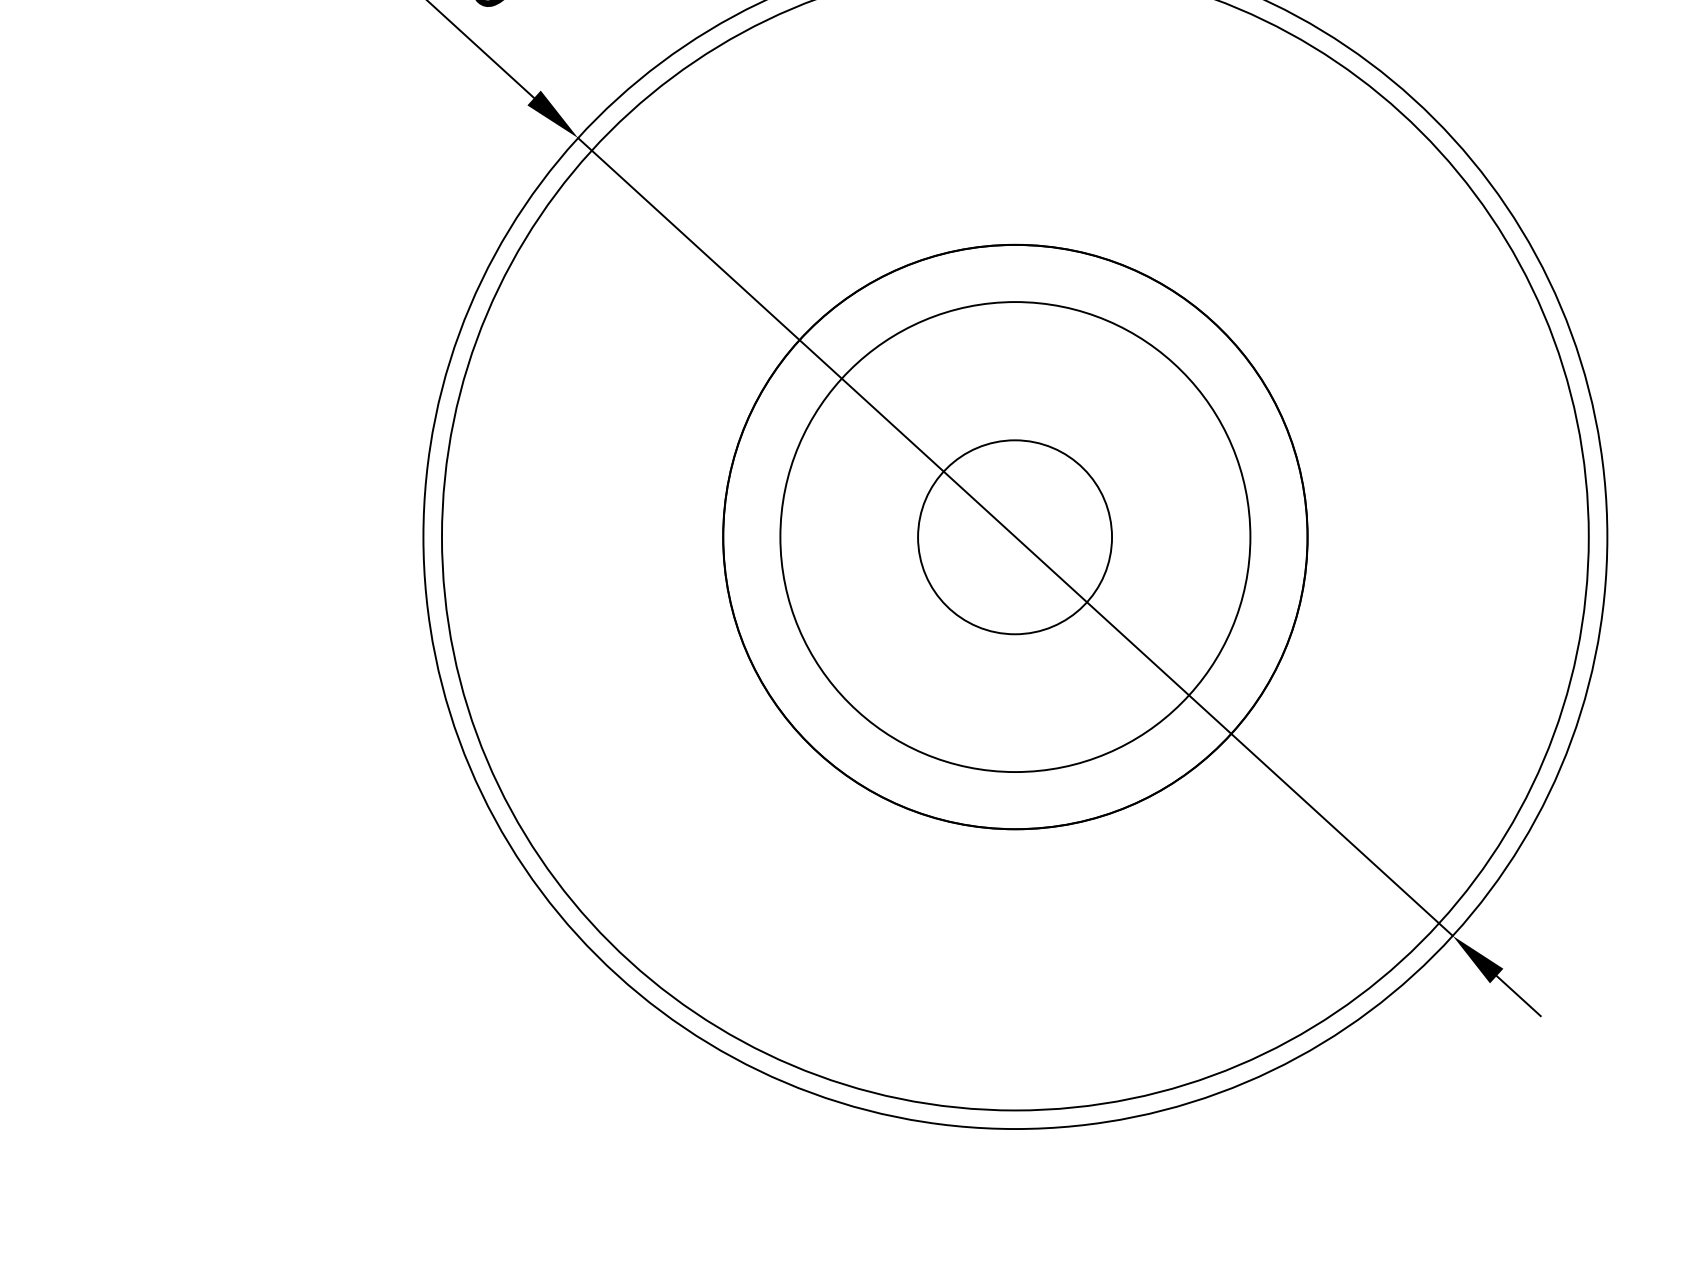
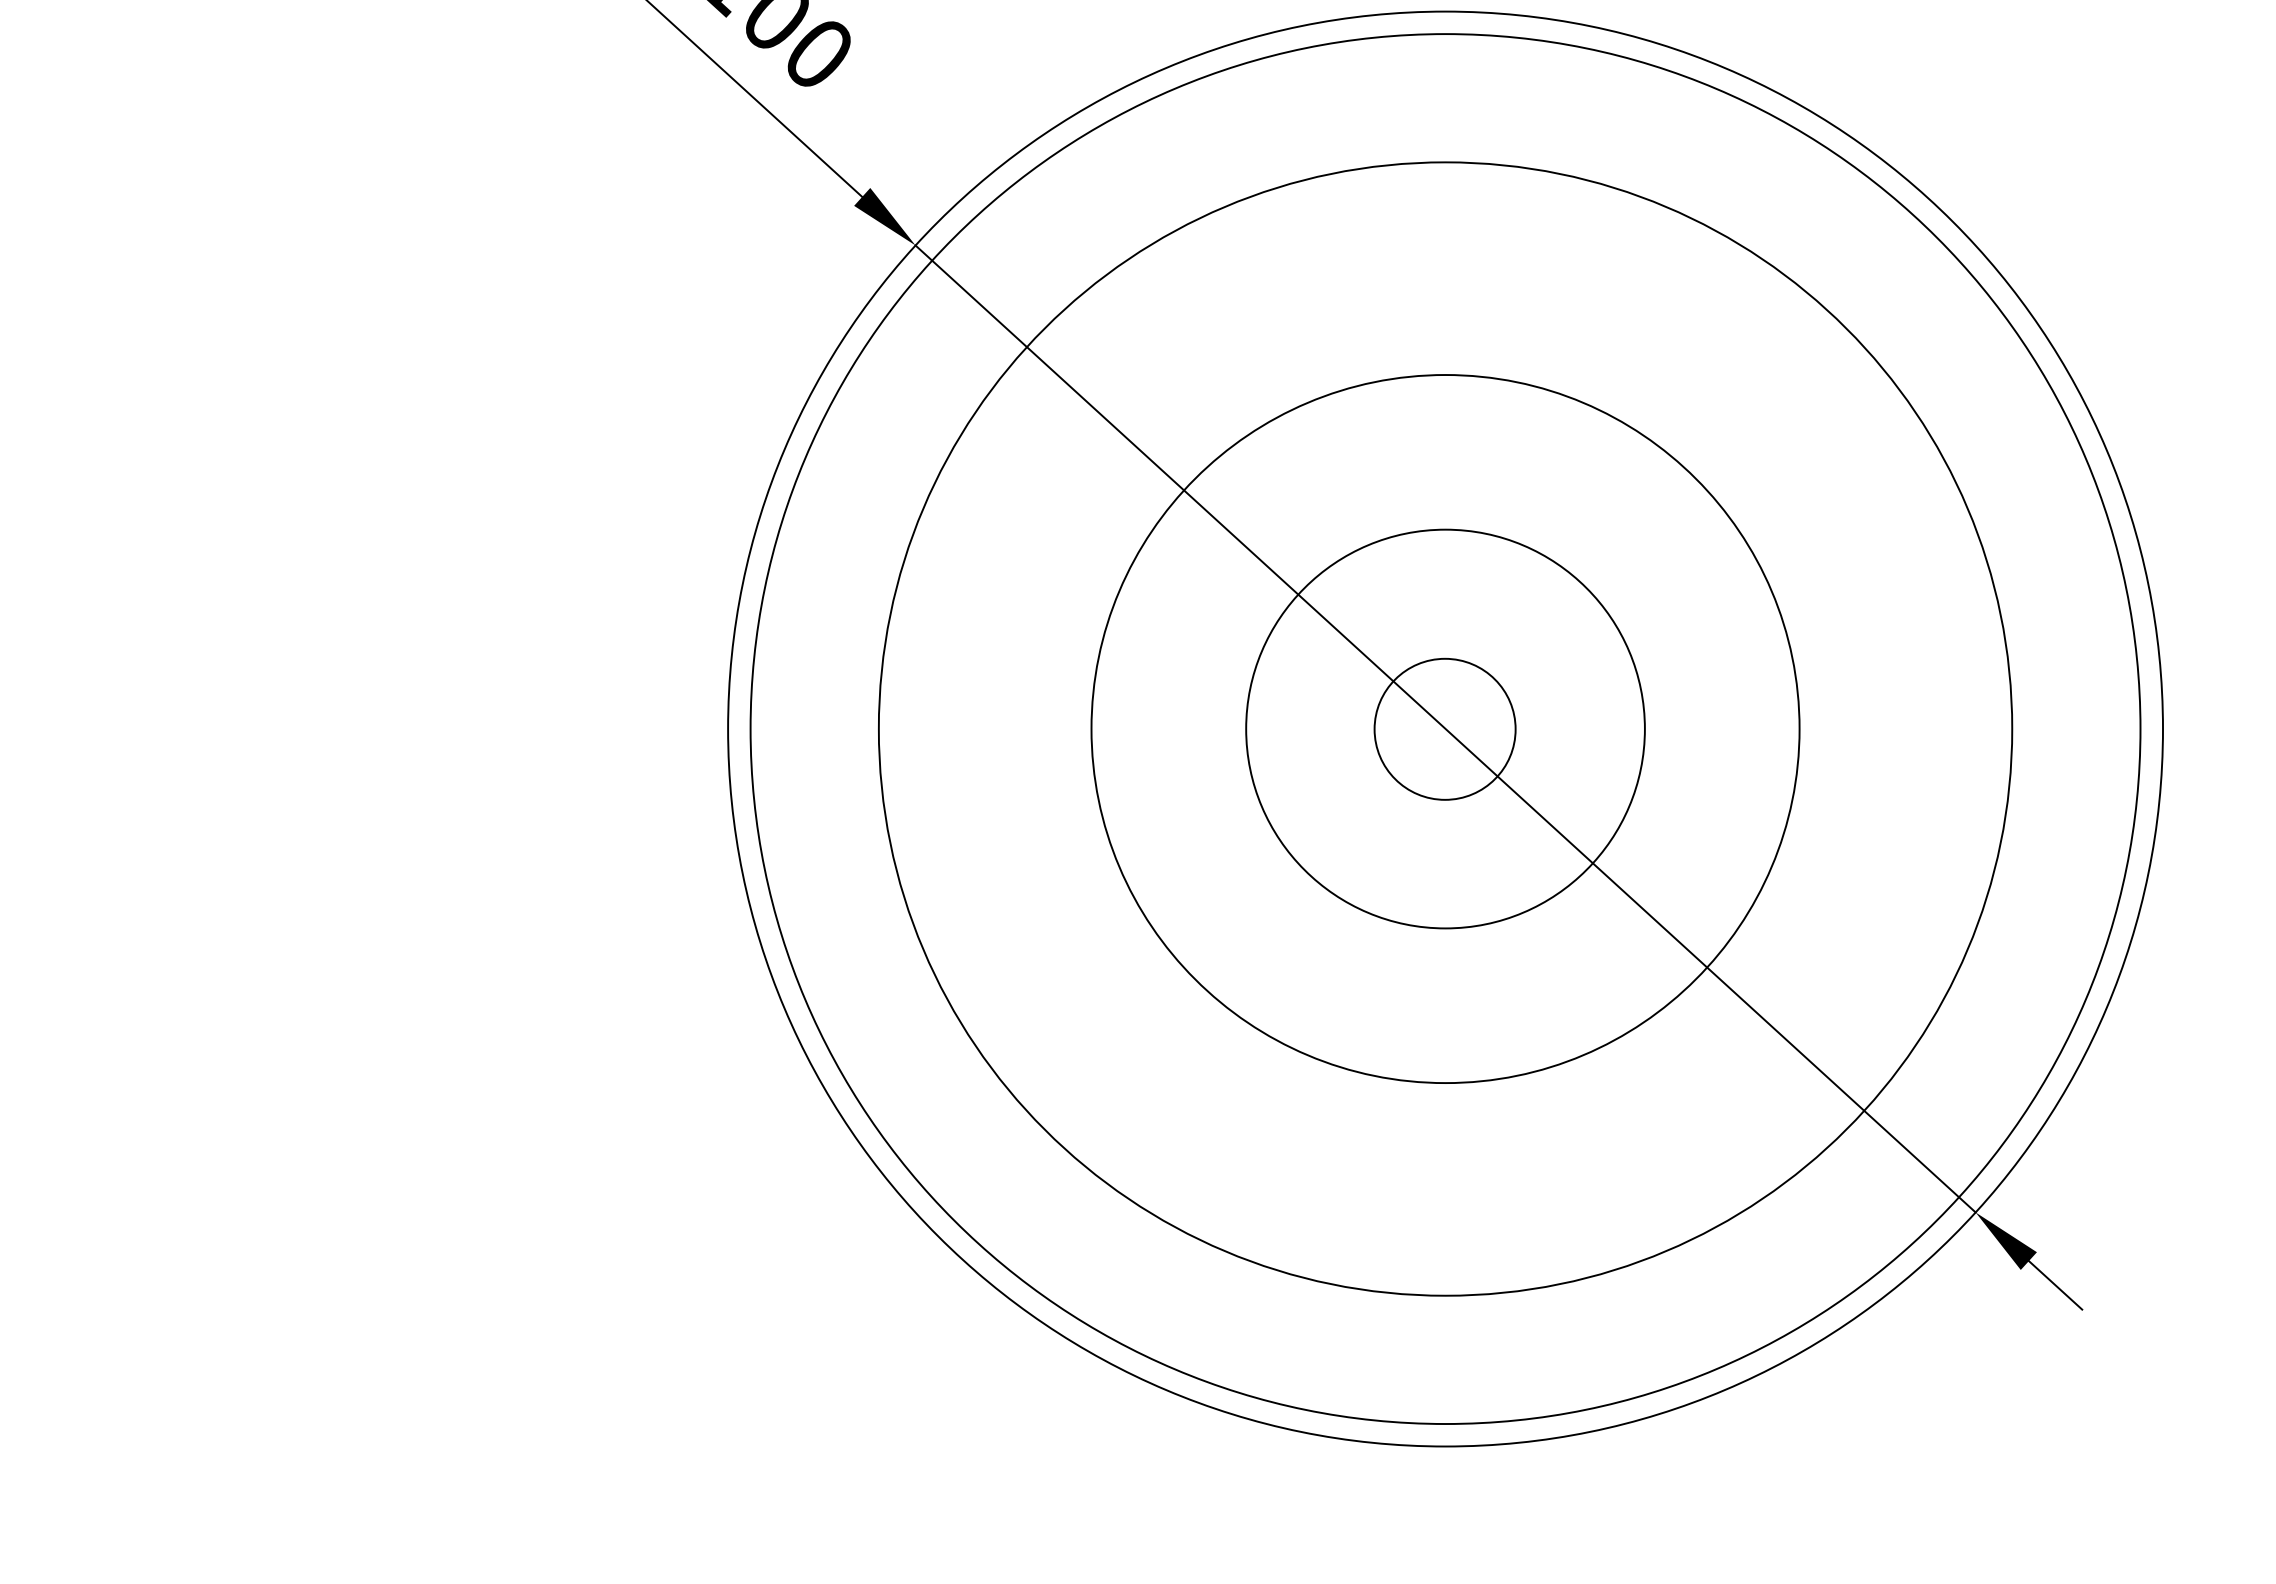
circle: (1014, 536) -> (1444, 728), size x0.6
circle: (1015, 536) -> (1445, 728), size x0.7
circle: (1015, 536) -> (1445, 728), size x1.6

